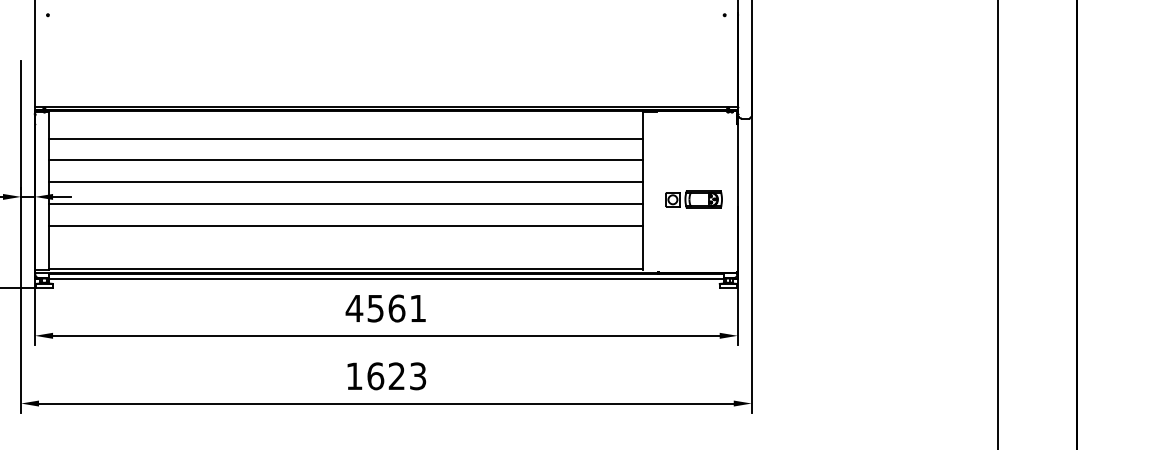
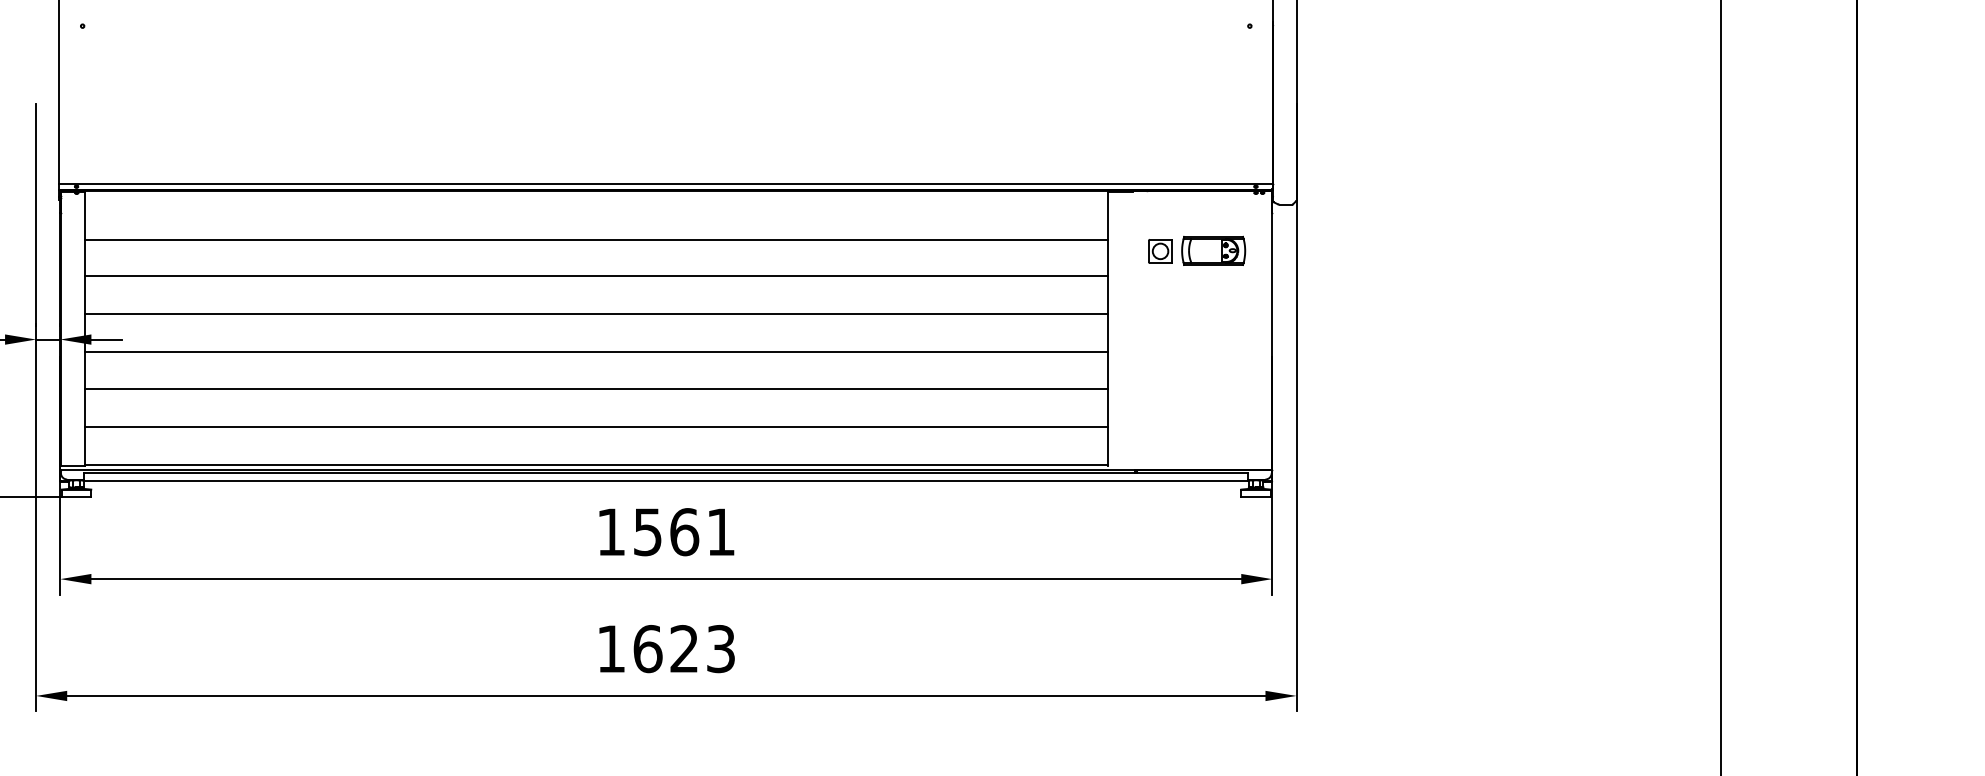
part: (693, 199) -> (1196, 250), moved
line: (345, 247) -> (595, 426), added
text: (354, 308) -> (611, 532), 4561 -> 1561

